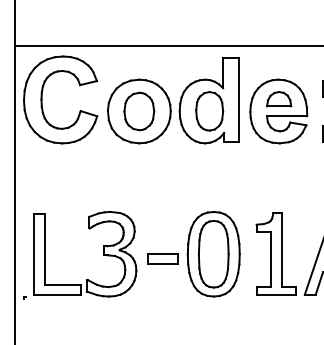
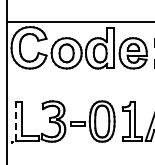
line: (34, 254) -> (16, 121), solid -> dashed

